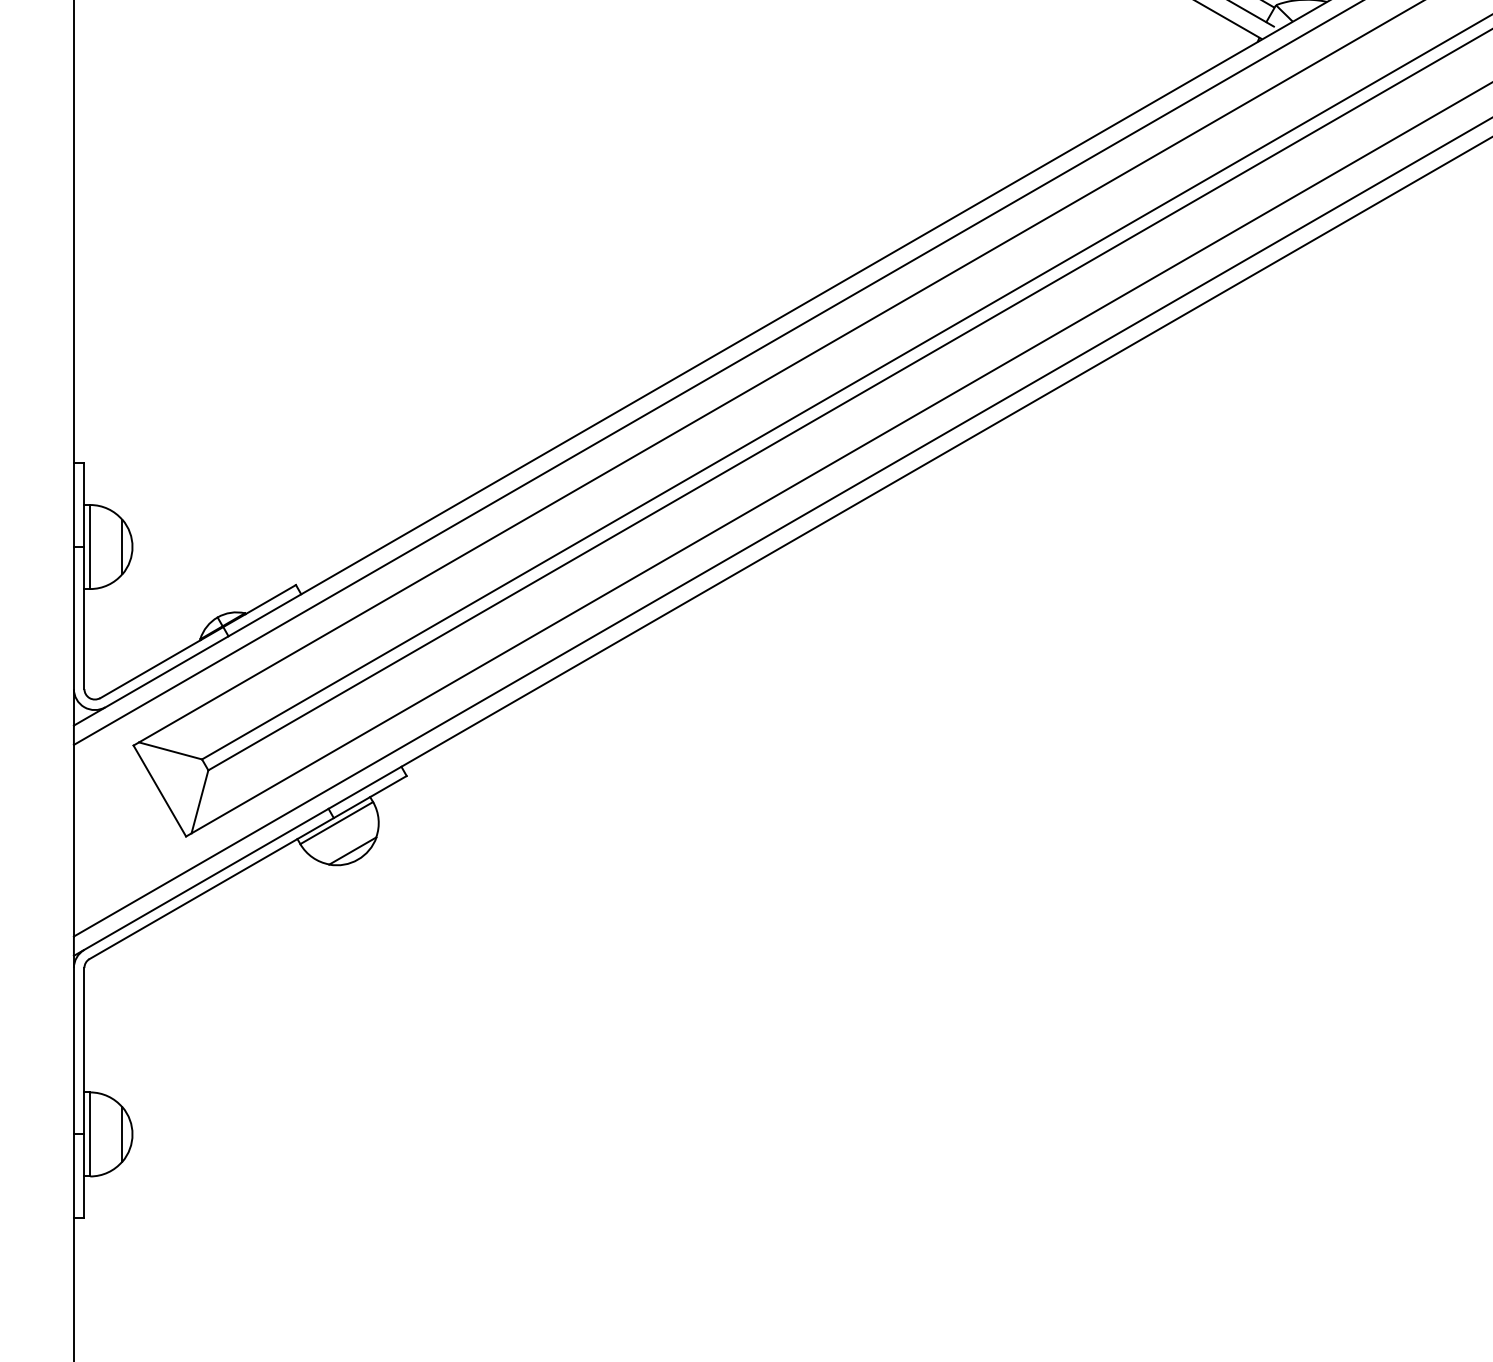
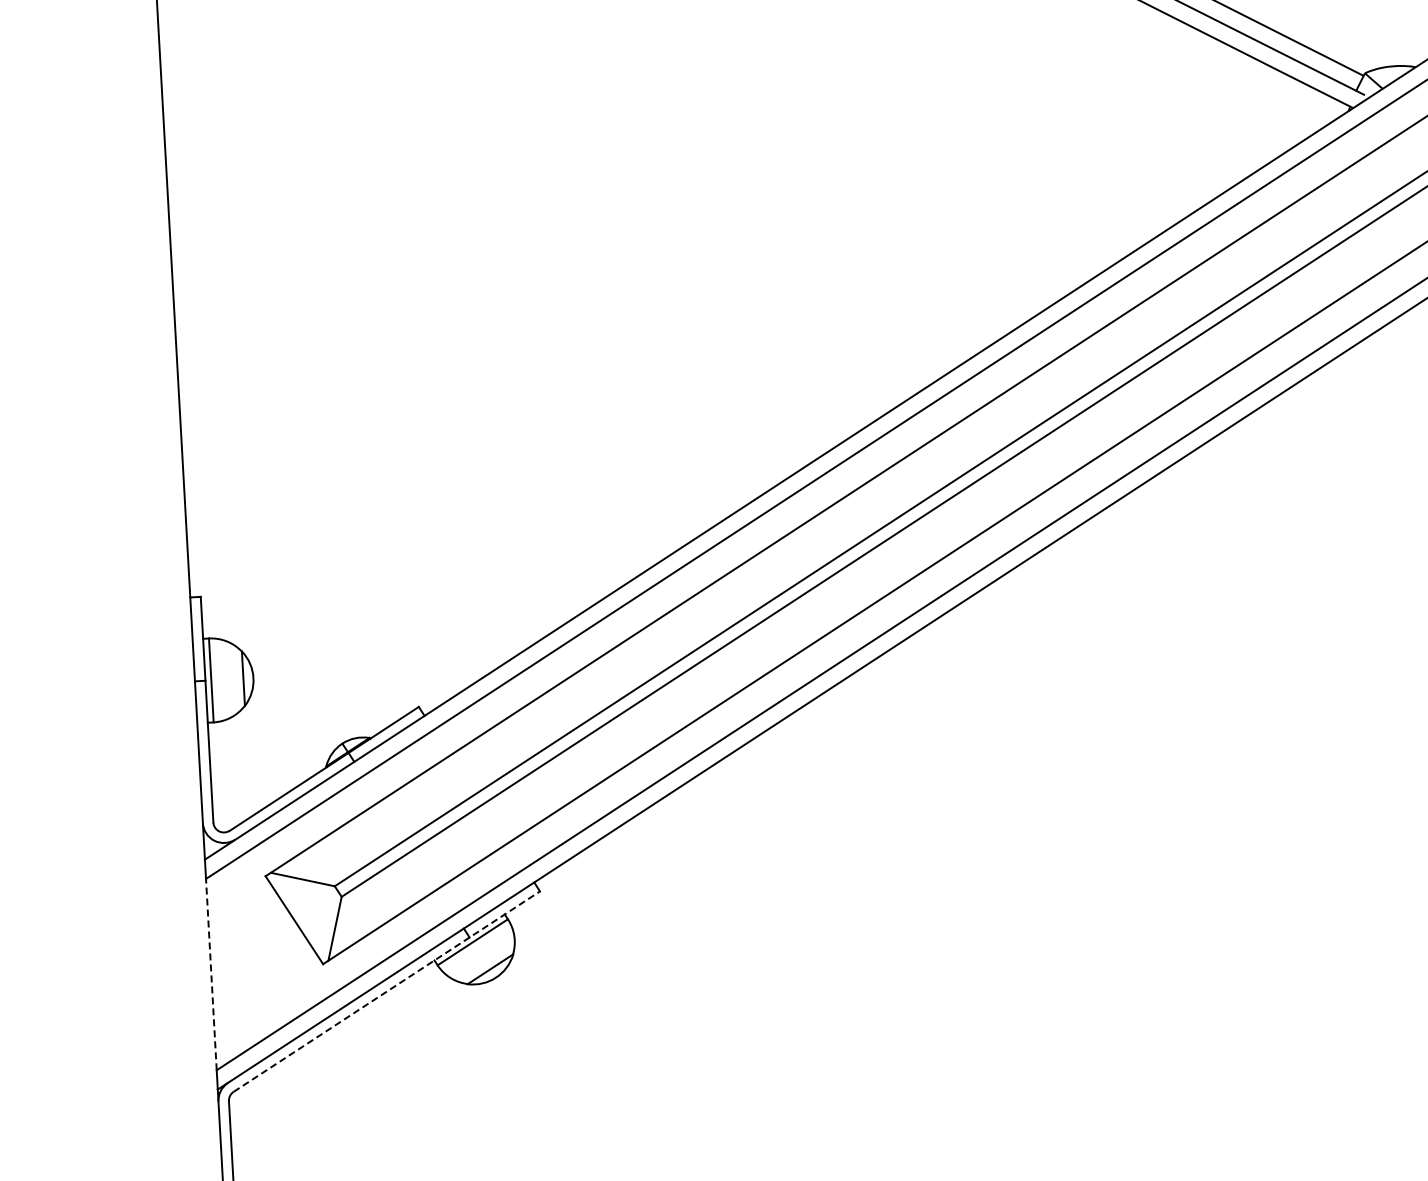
line: (73, 840) -> (210, 974), solid -> dashed
line: (248, 867) -> (387, 991), solid -> dashed

